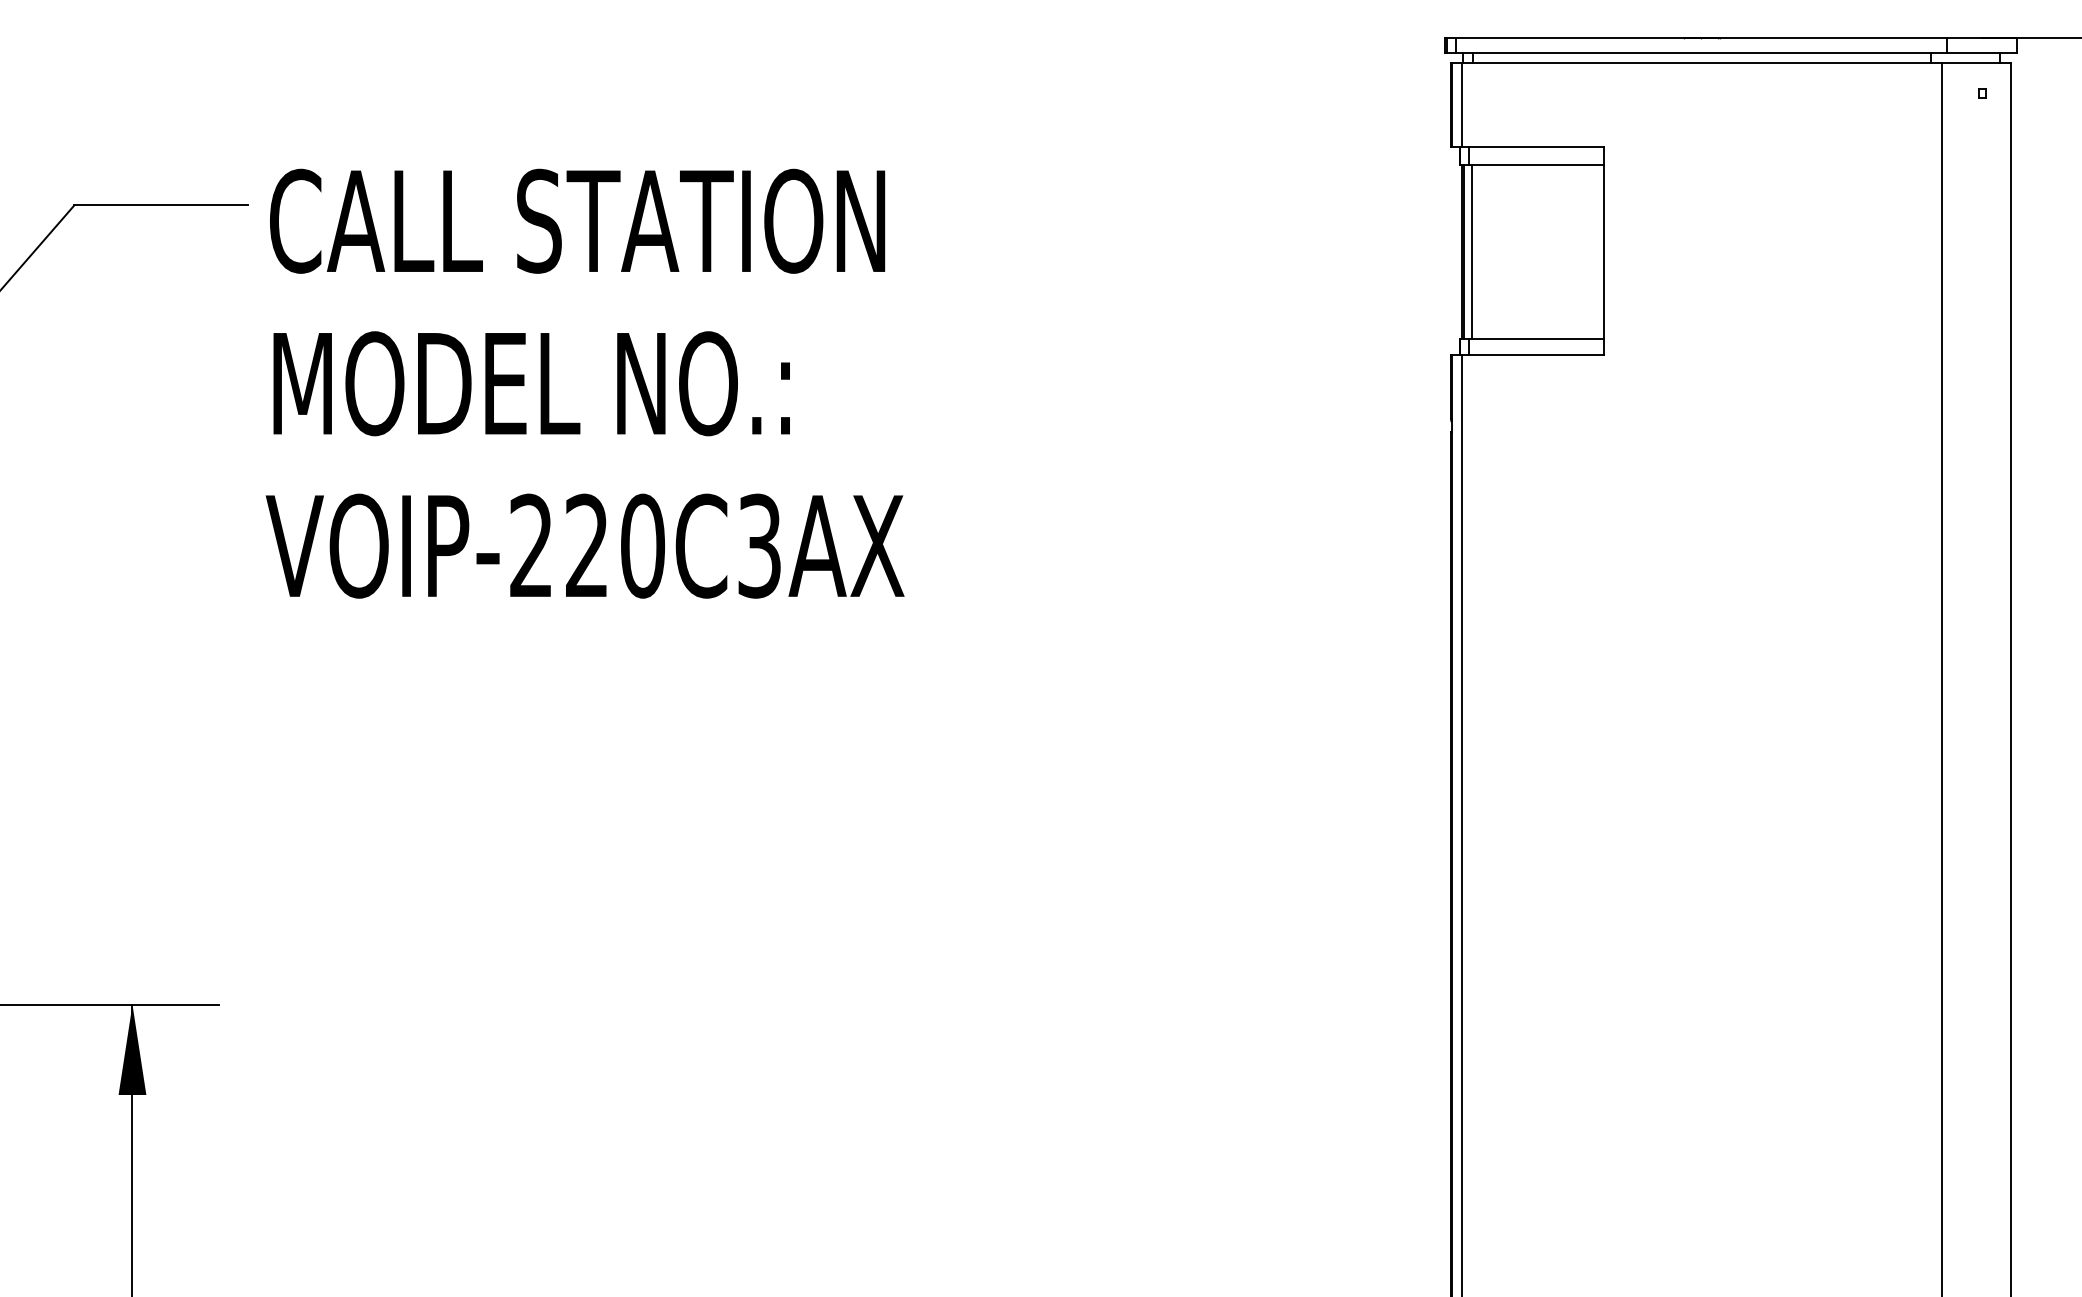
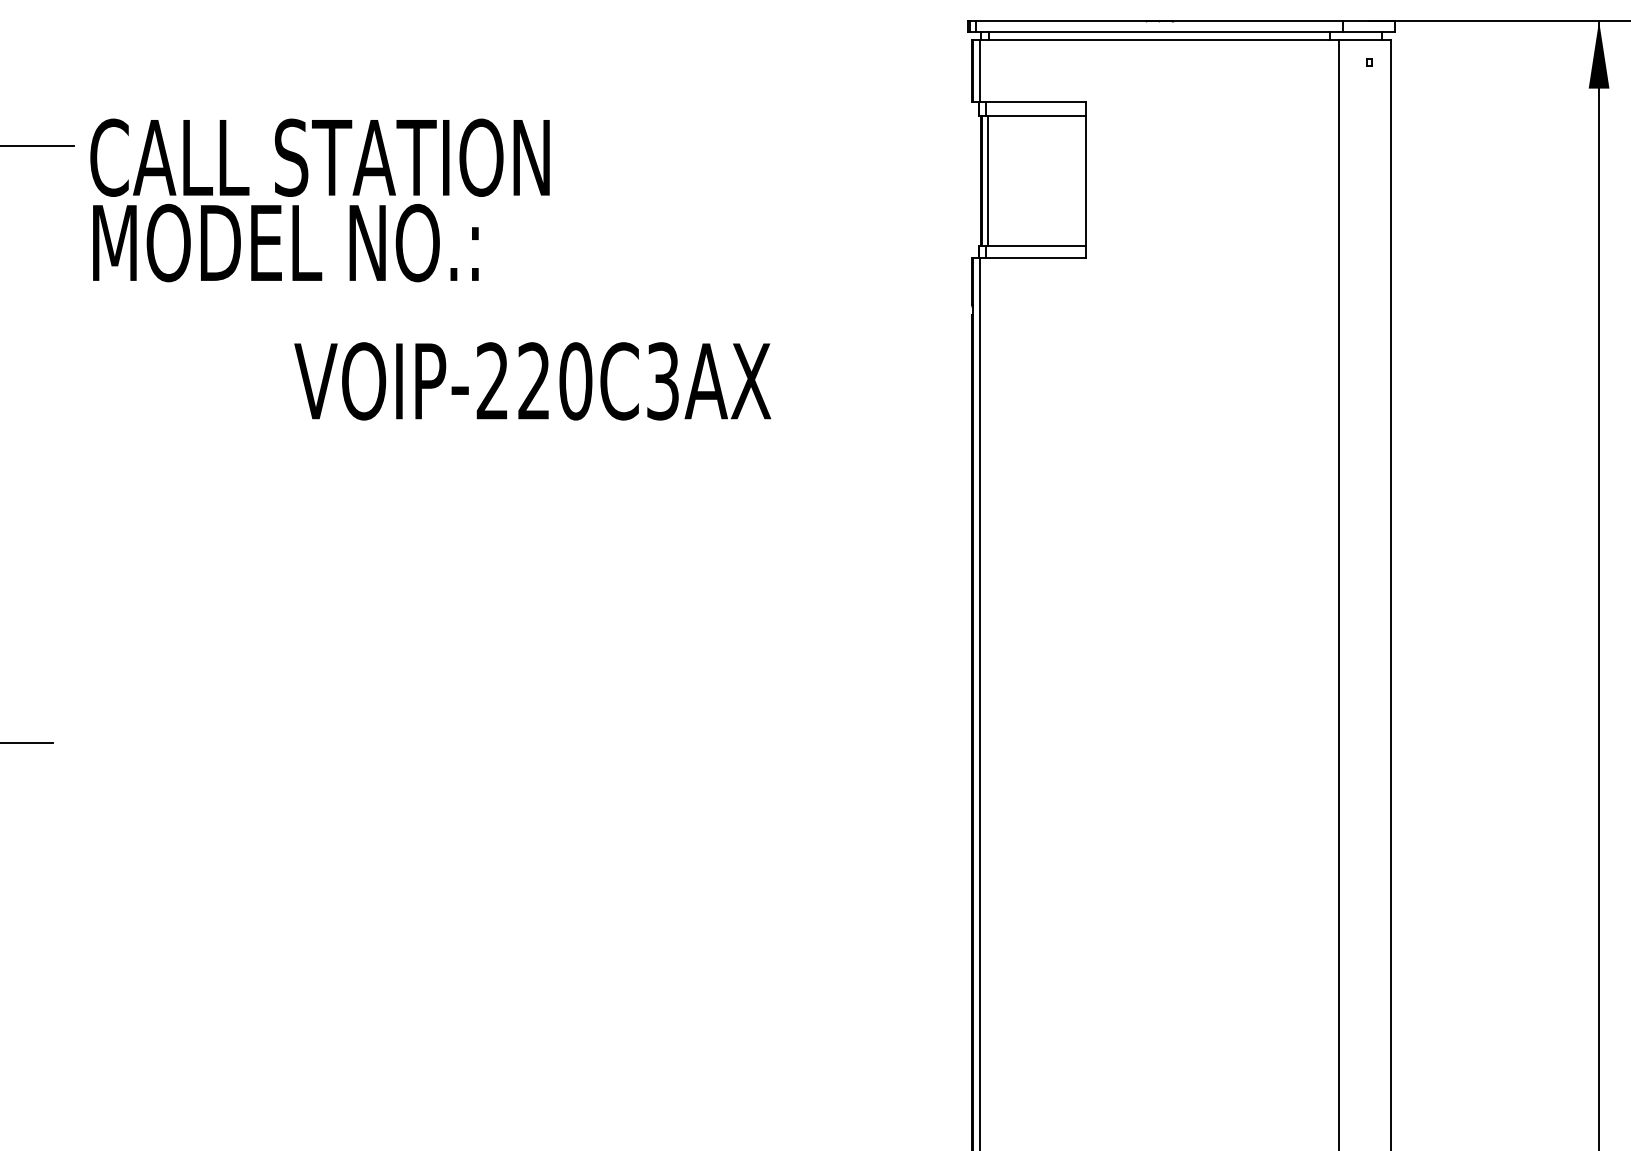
text: (531, 384) -> (285, 243), moved
text: (584, 546) -> (532, 381), moved

